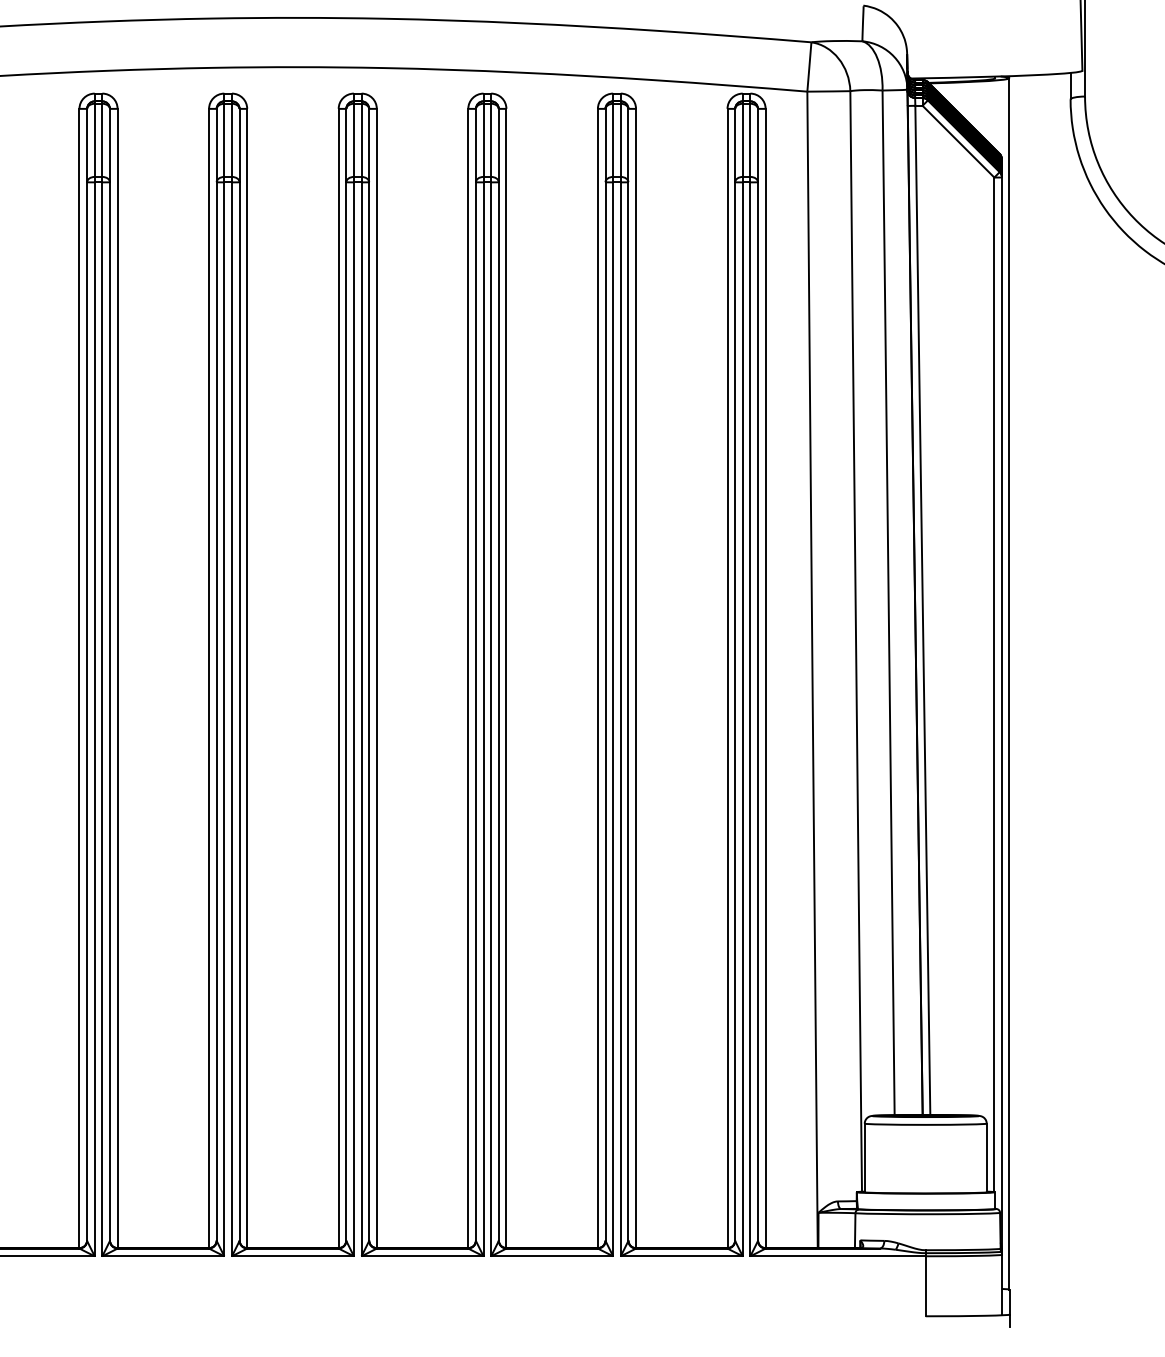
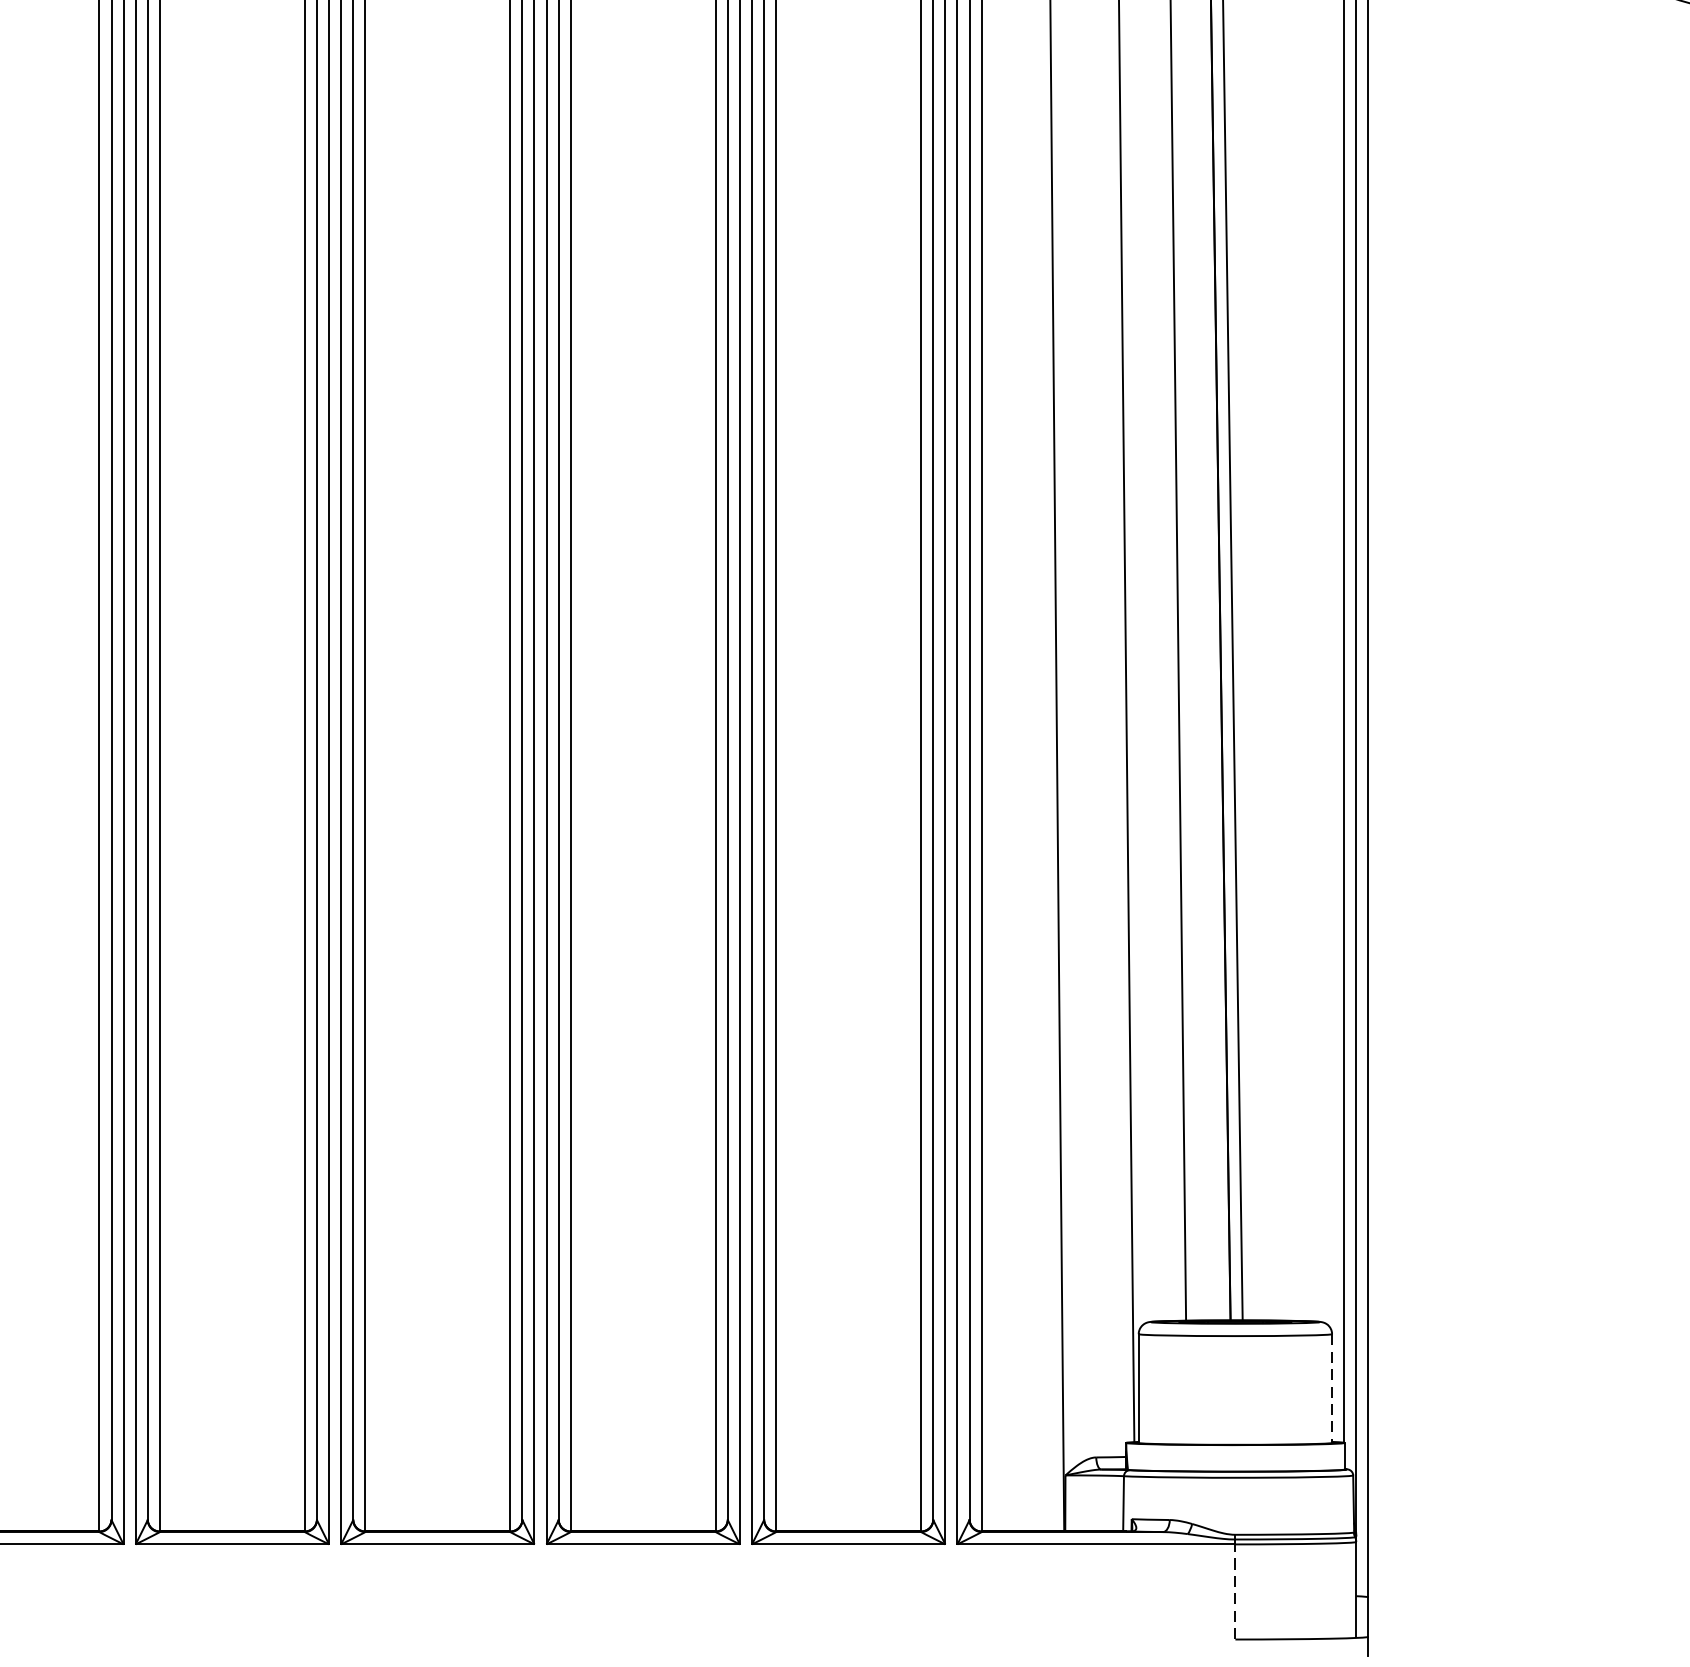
line: (986, 1158) -> (1331, 1389), solid -> dashed
line: (925, 1286) -> (1235, 1592), solid -> dashed

